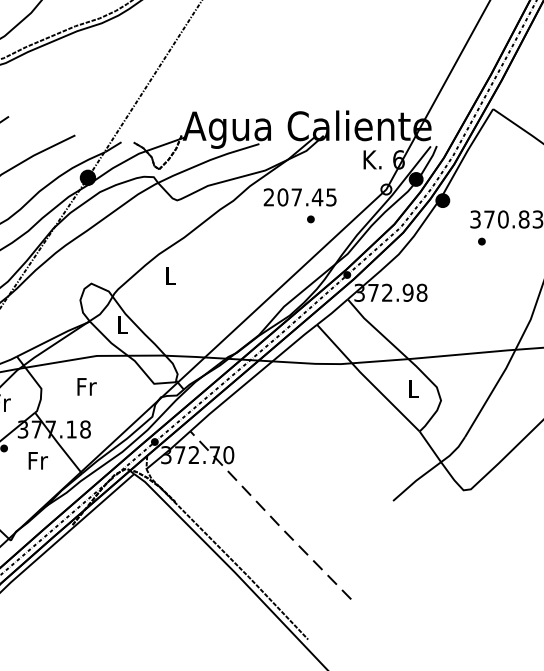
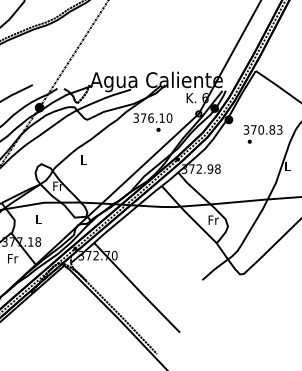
text: (299, 196) -> (152, 117), 207.45 -> 376.10
text: (121, 323) -> (57, 185), L -> Fr
text: (87, 385) -> (39, 218), Fr -> L
text: (413, 387) -> (213, 219), L -> Fr
line: (269, 516) -> (136, 288), dashed -> solid

